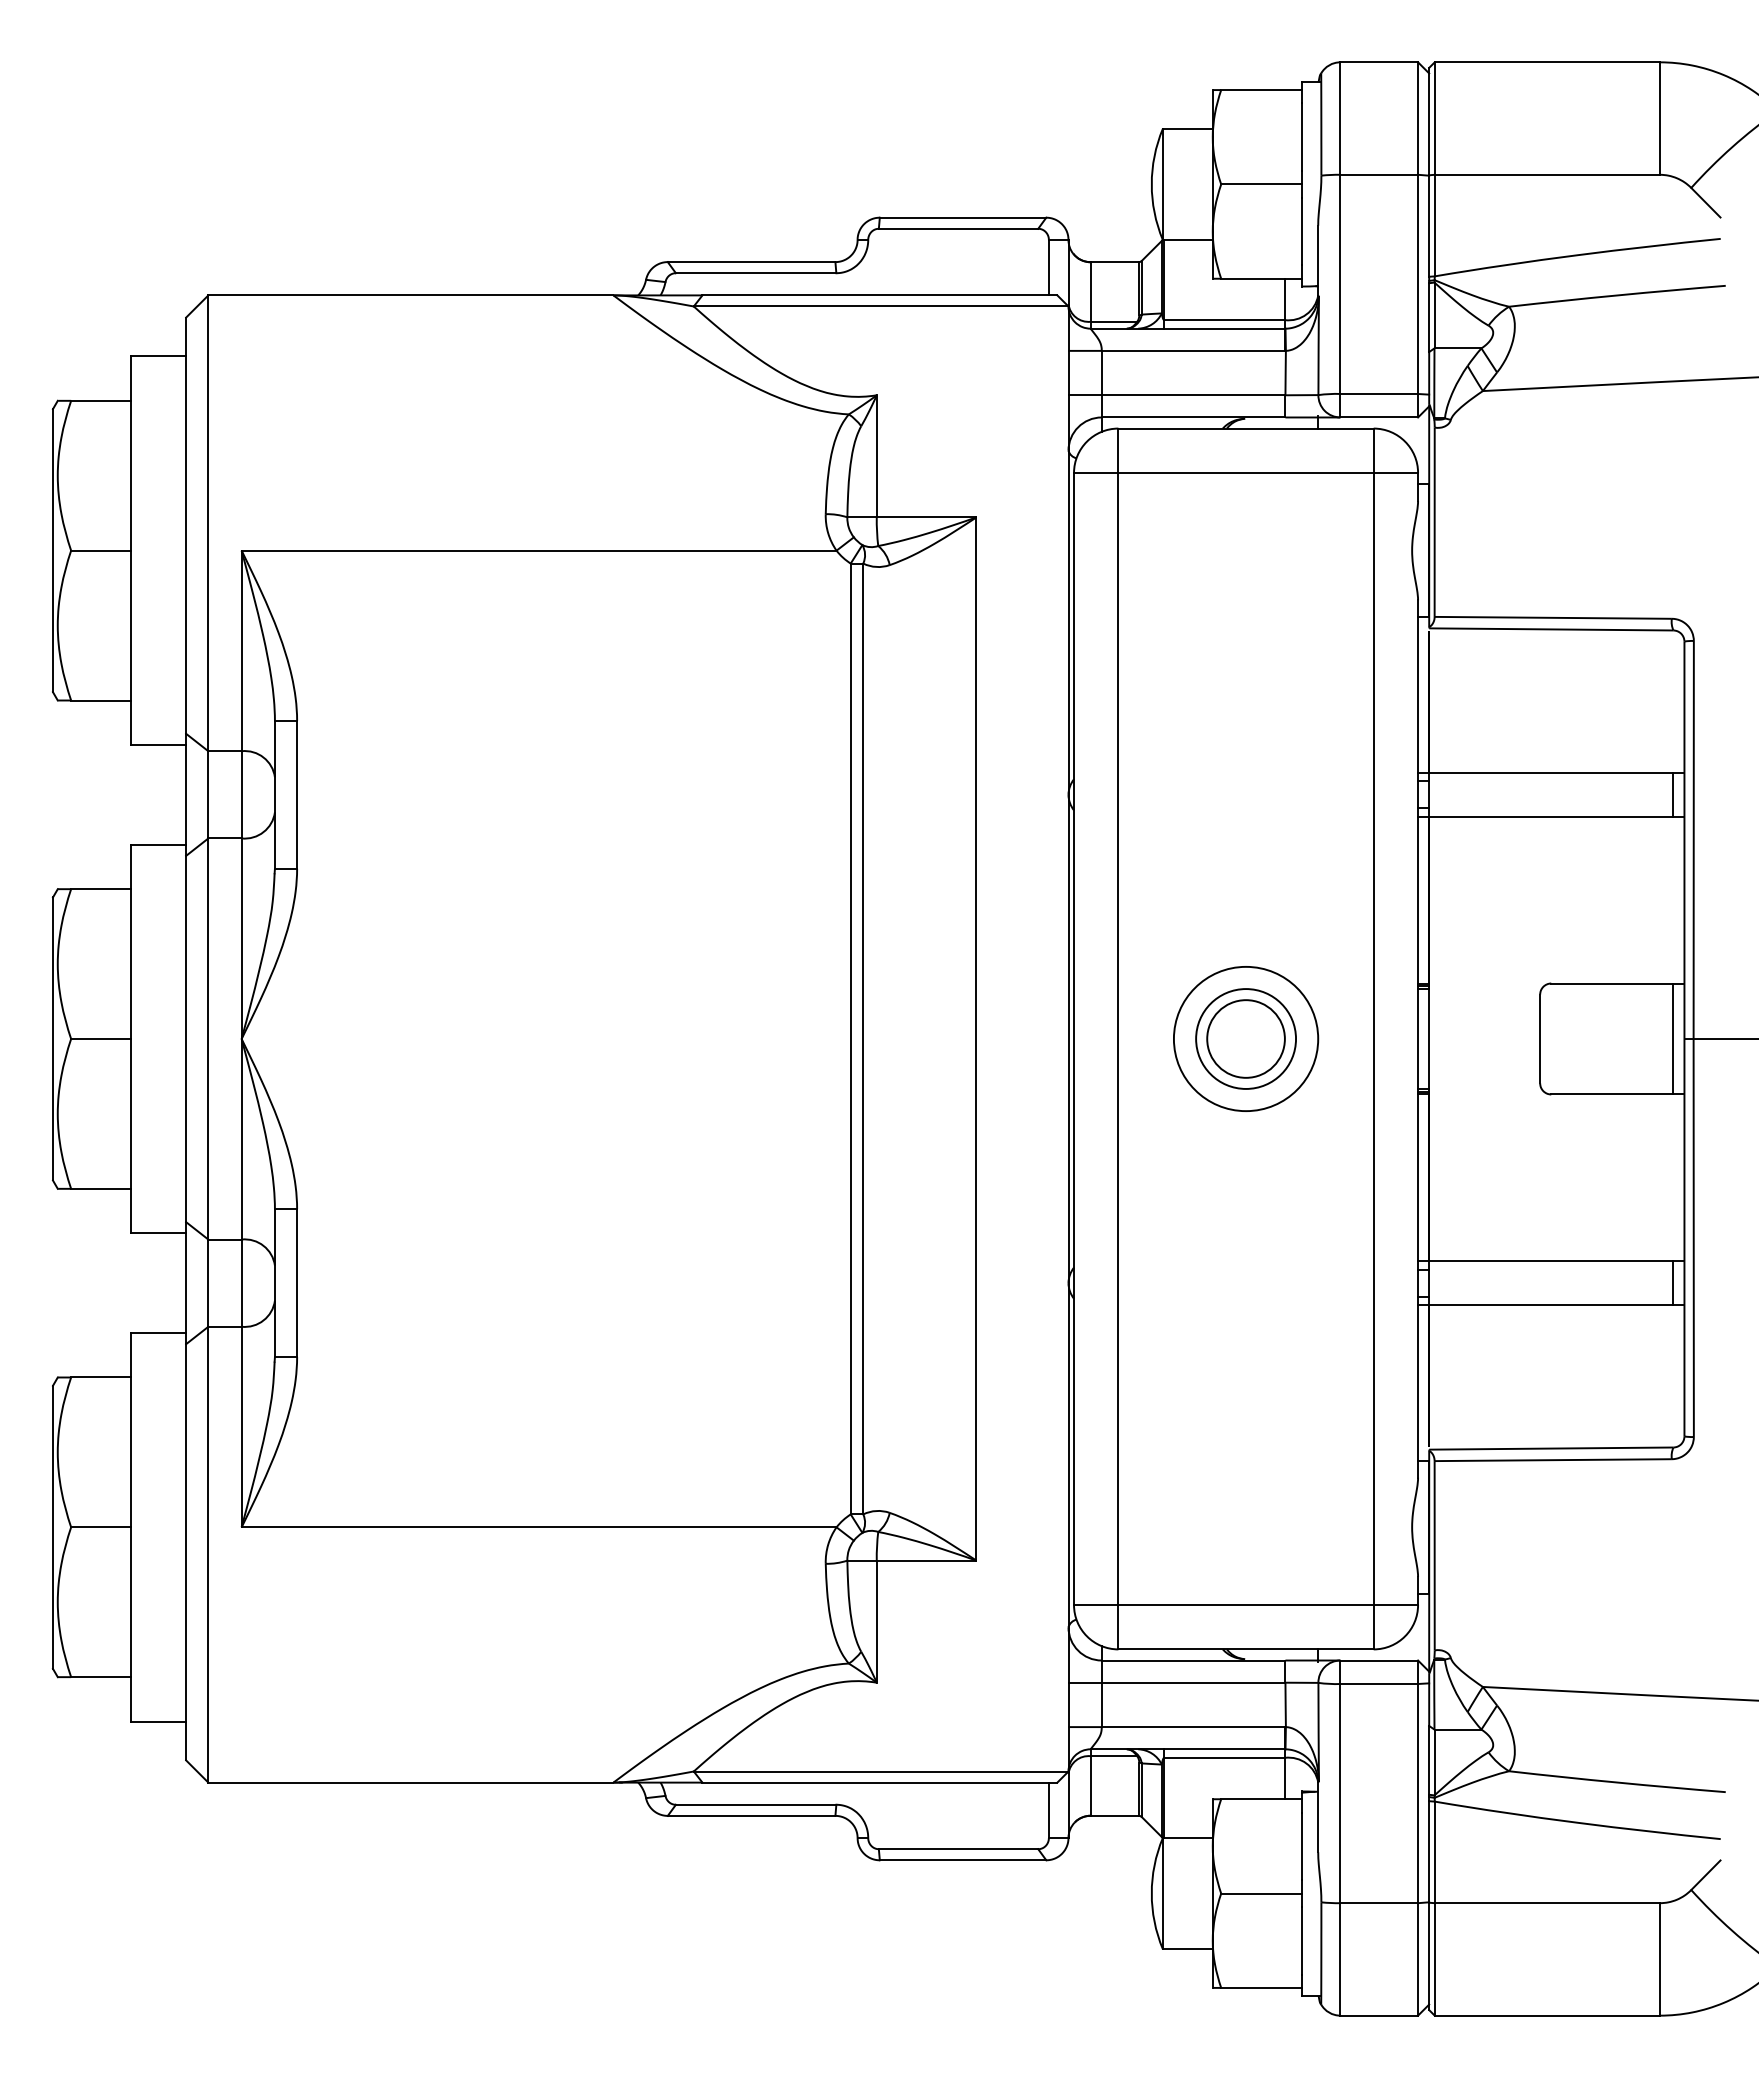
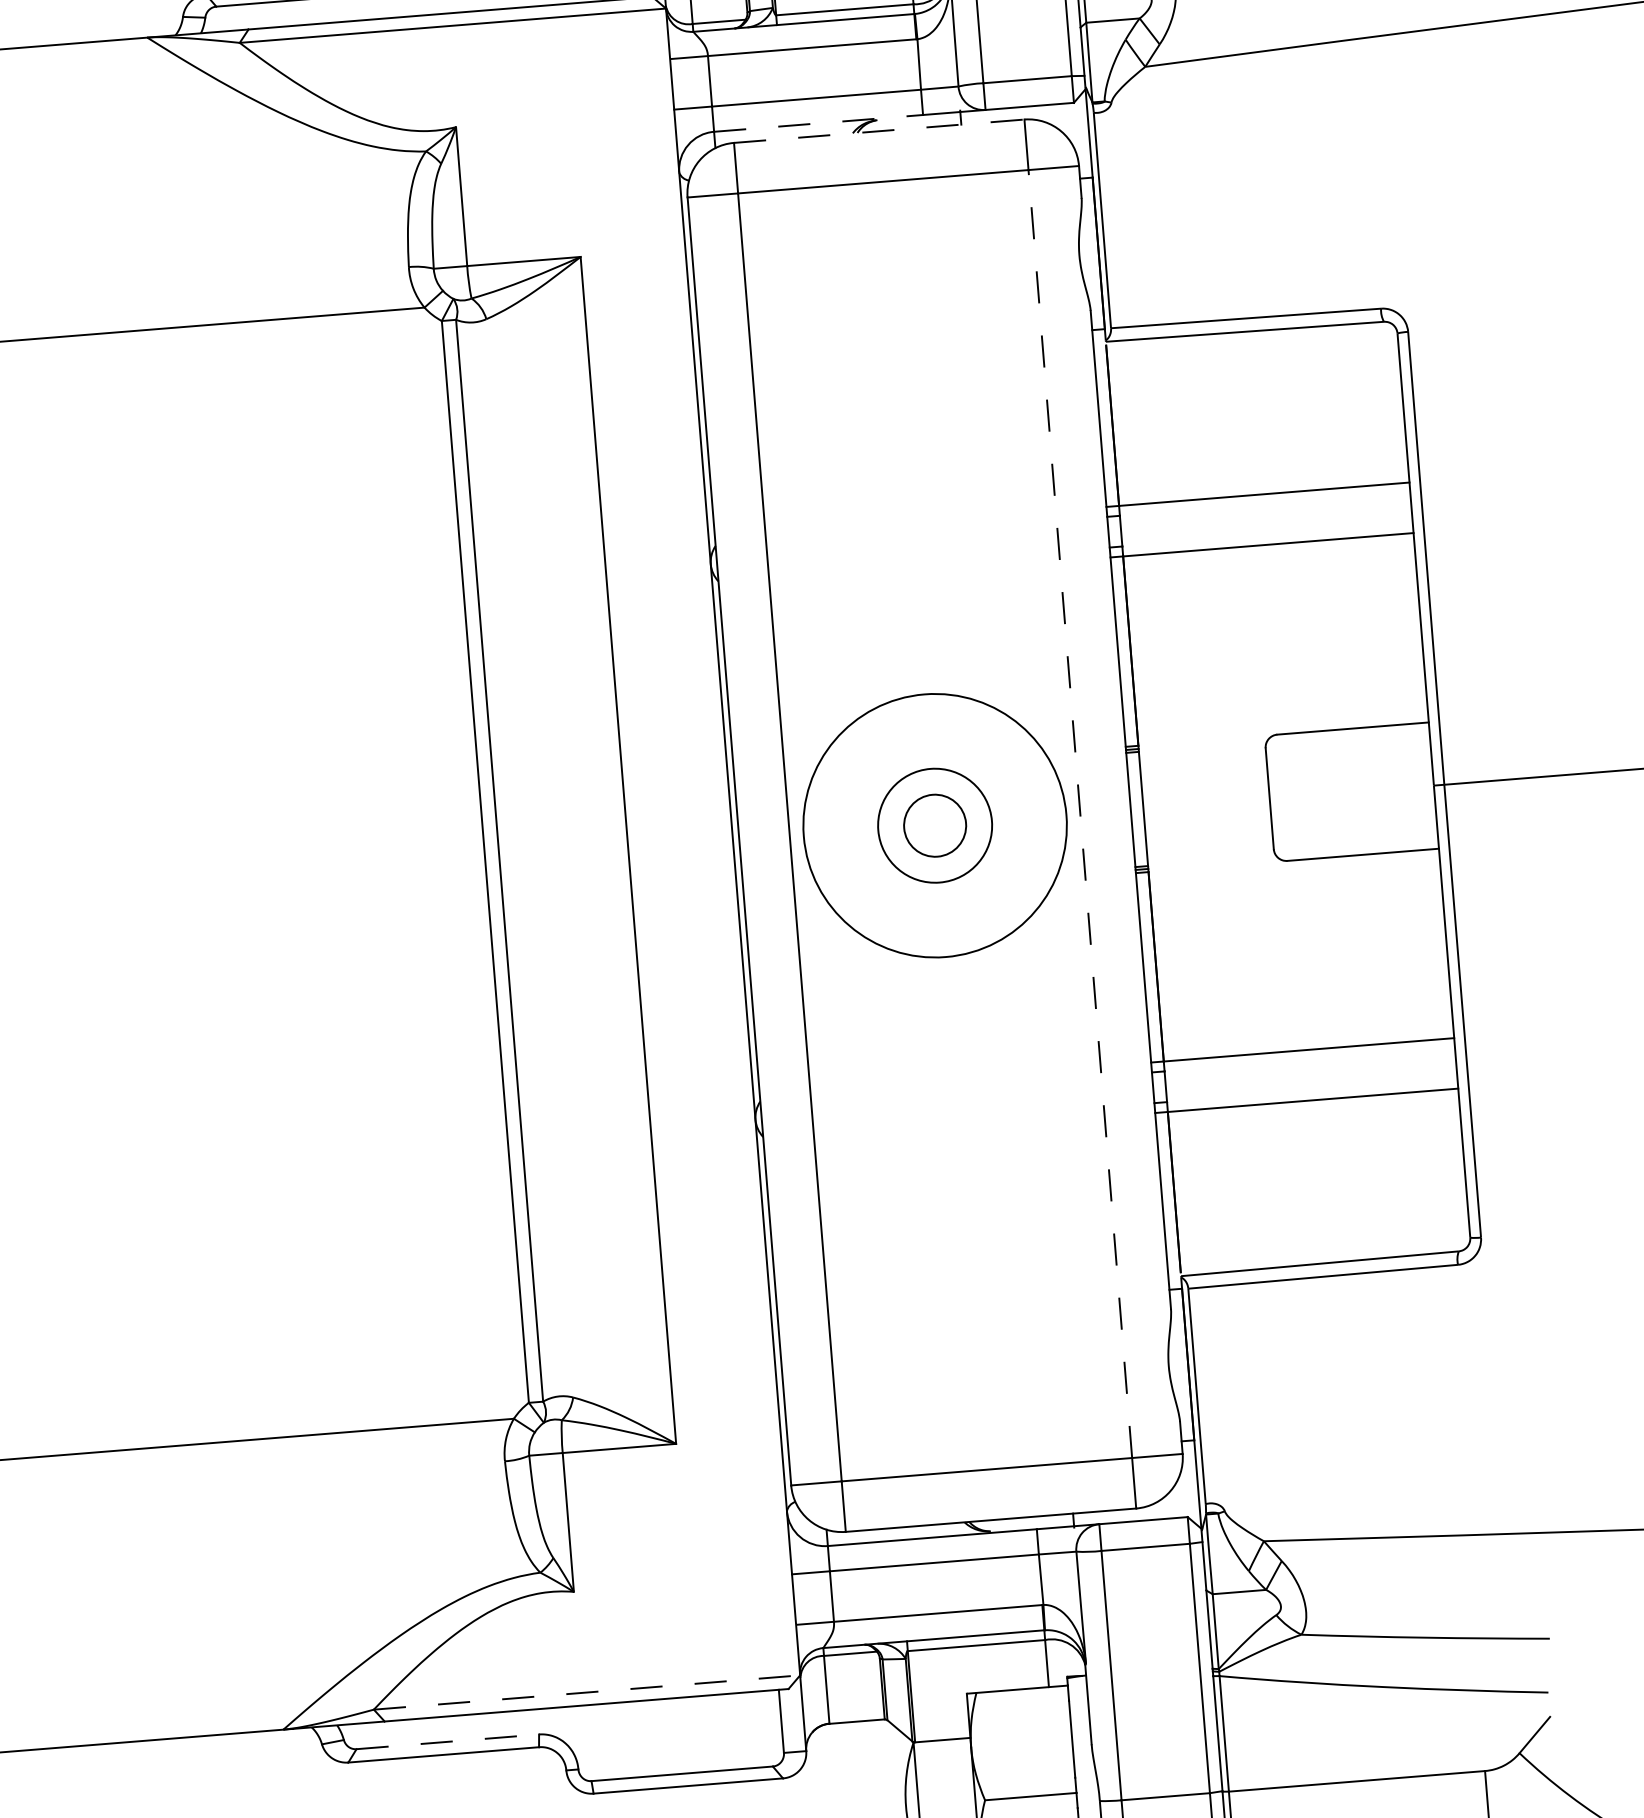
line: (1193, 417) -> (818, 123), solid -> dashed
line: (1246, 428) -> (879, 131), solid -> dashed
line: (1673, 794) -> (1399, 508), removed
circle: (1245, 1038) -> (934, 825), size x0.7
circle: (1245, 1038) -> (934, 825), size x1.6
line: (1373, 1038) -> (1080, 813), solid -> dashed
line: (1673, 1038) -> (1421, 786), removed
line: (1673, 1282) -> (1443, 1063), removed
line: (881, 1771) -> (587, 1692), solid -> dashed
line: (756, 1804) -> (448, 1741), solid -> dashed

